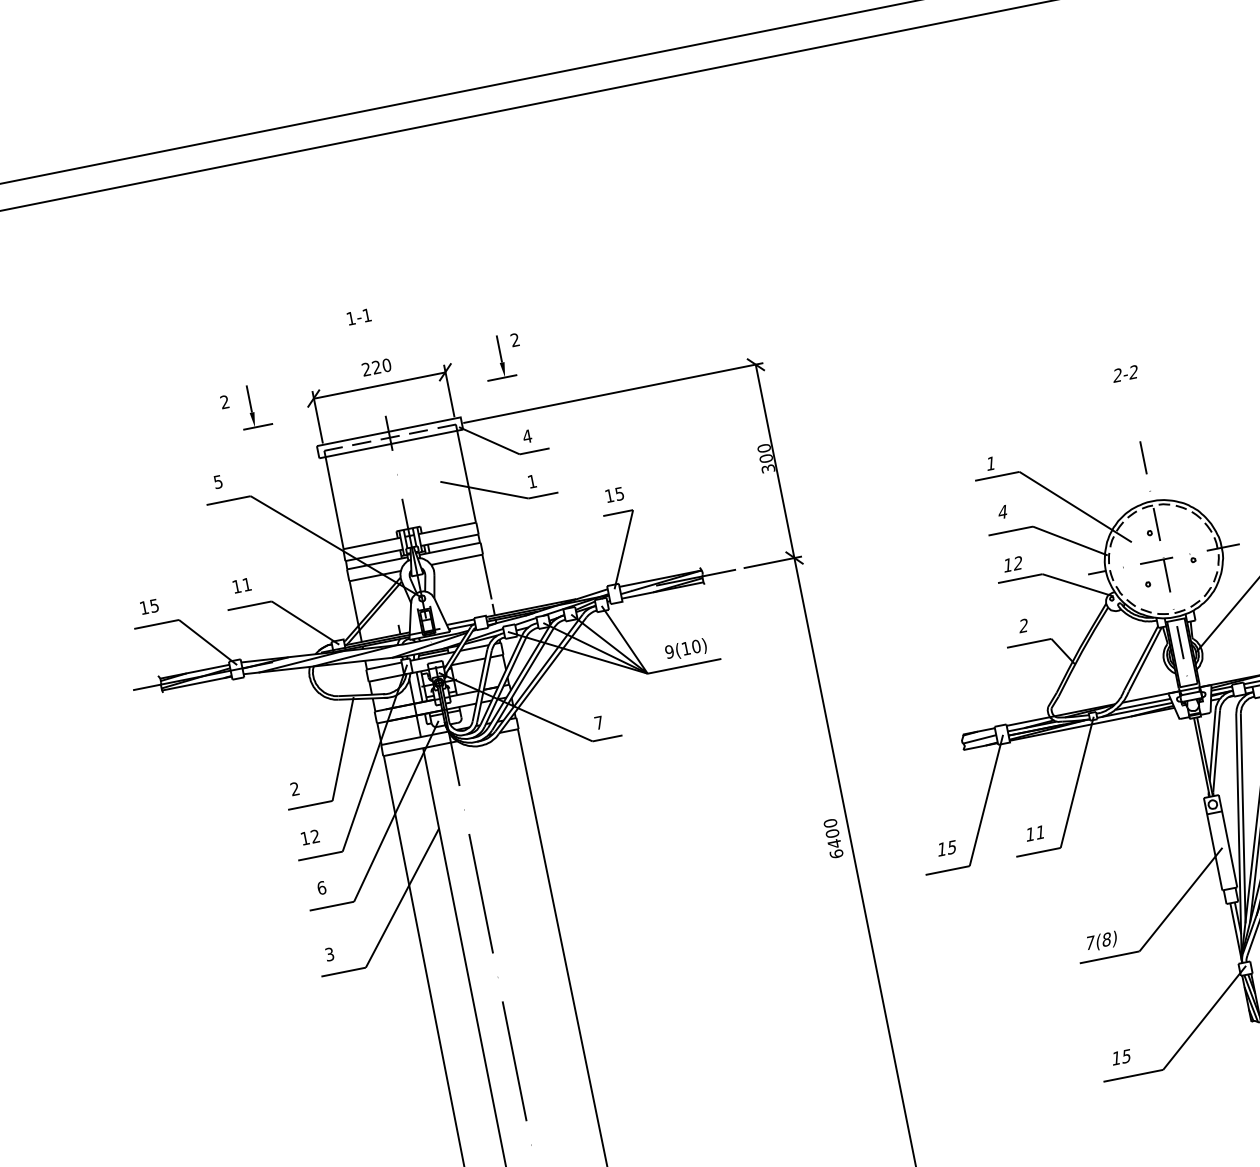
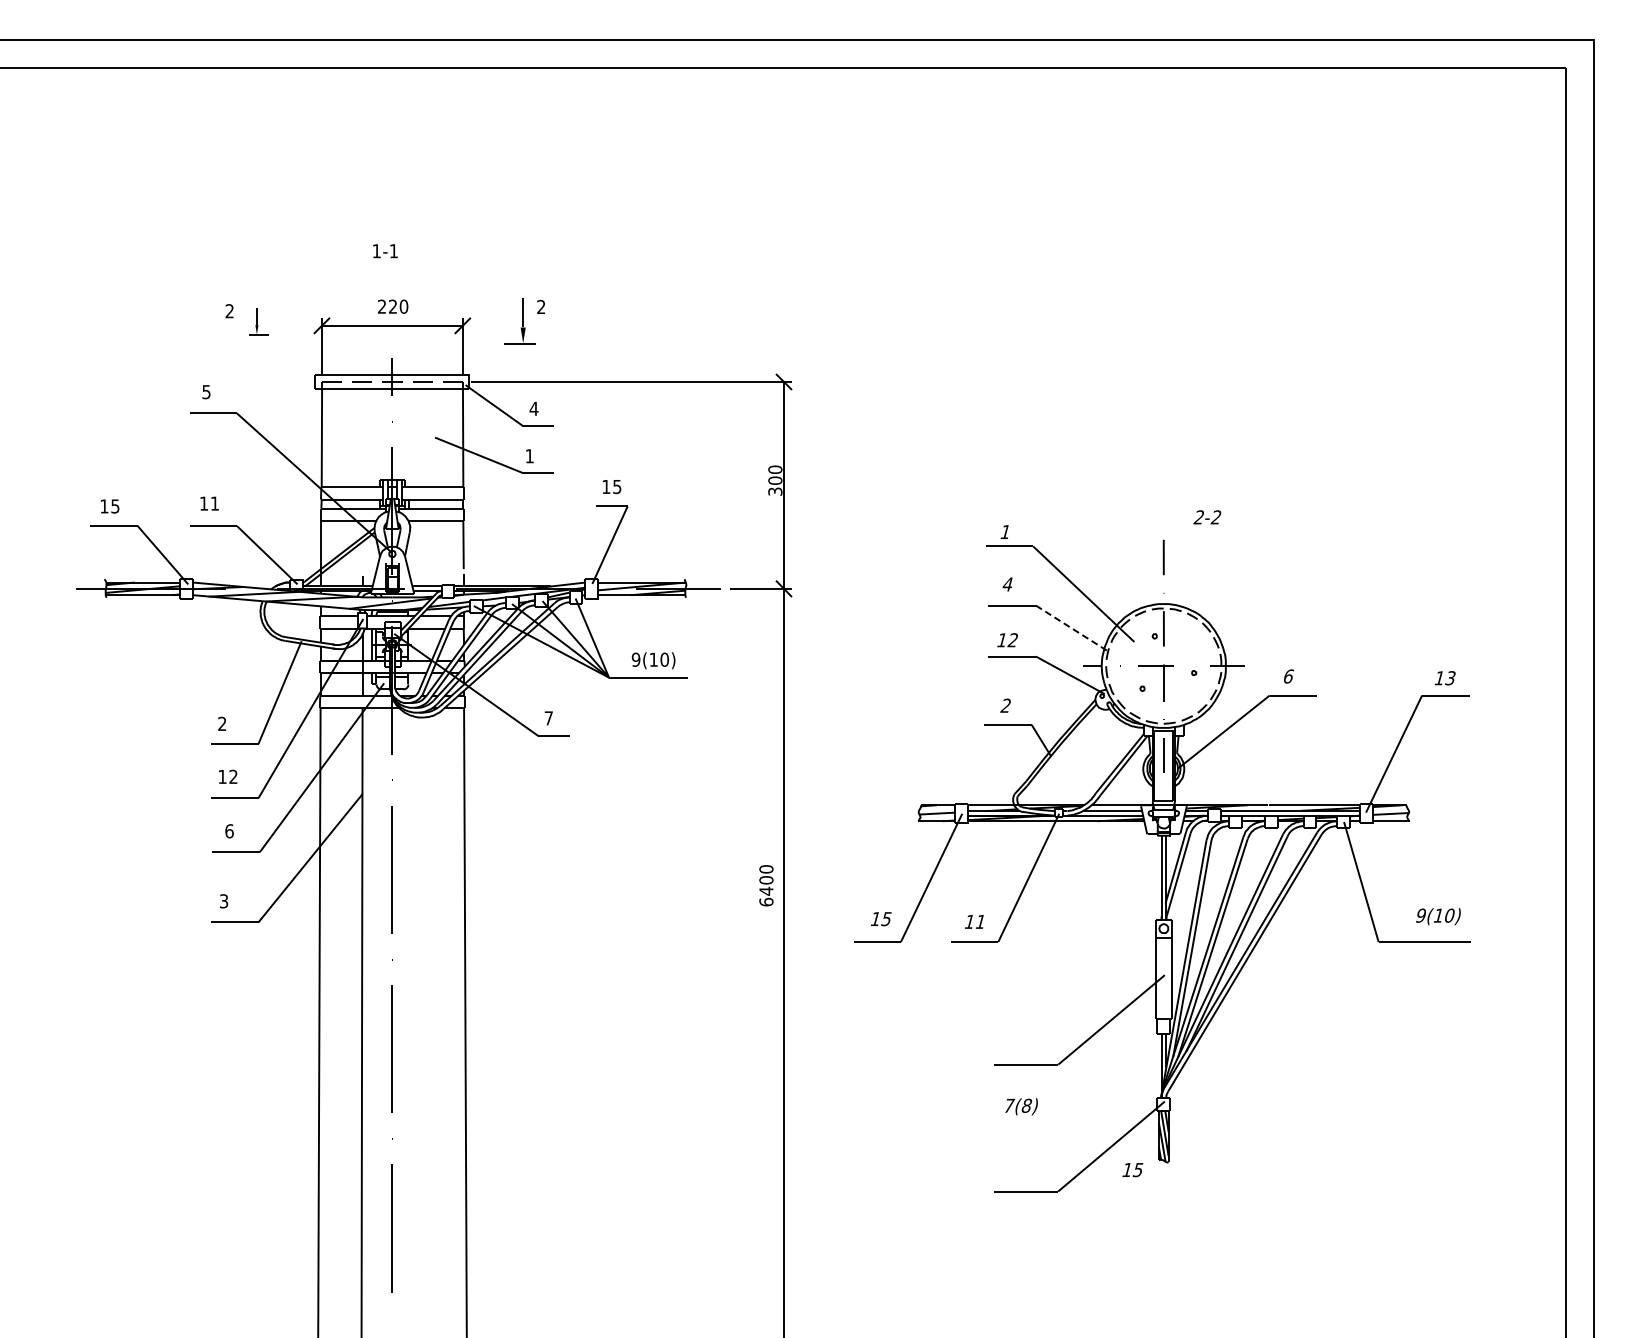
text: (1125, 373) -> (1207, 517), moved
part: (253, 406) -> (258, 321), size x0.6
line: (1070, 541) -> (1071, 628), solid -> dashed
text: (1101, 941) -> (1021, 1106), moved
text: (1121, 1057) -> (1132, 1170), moved

